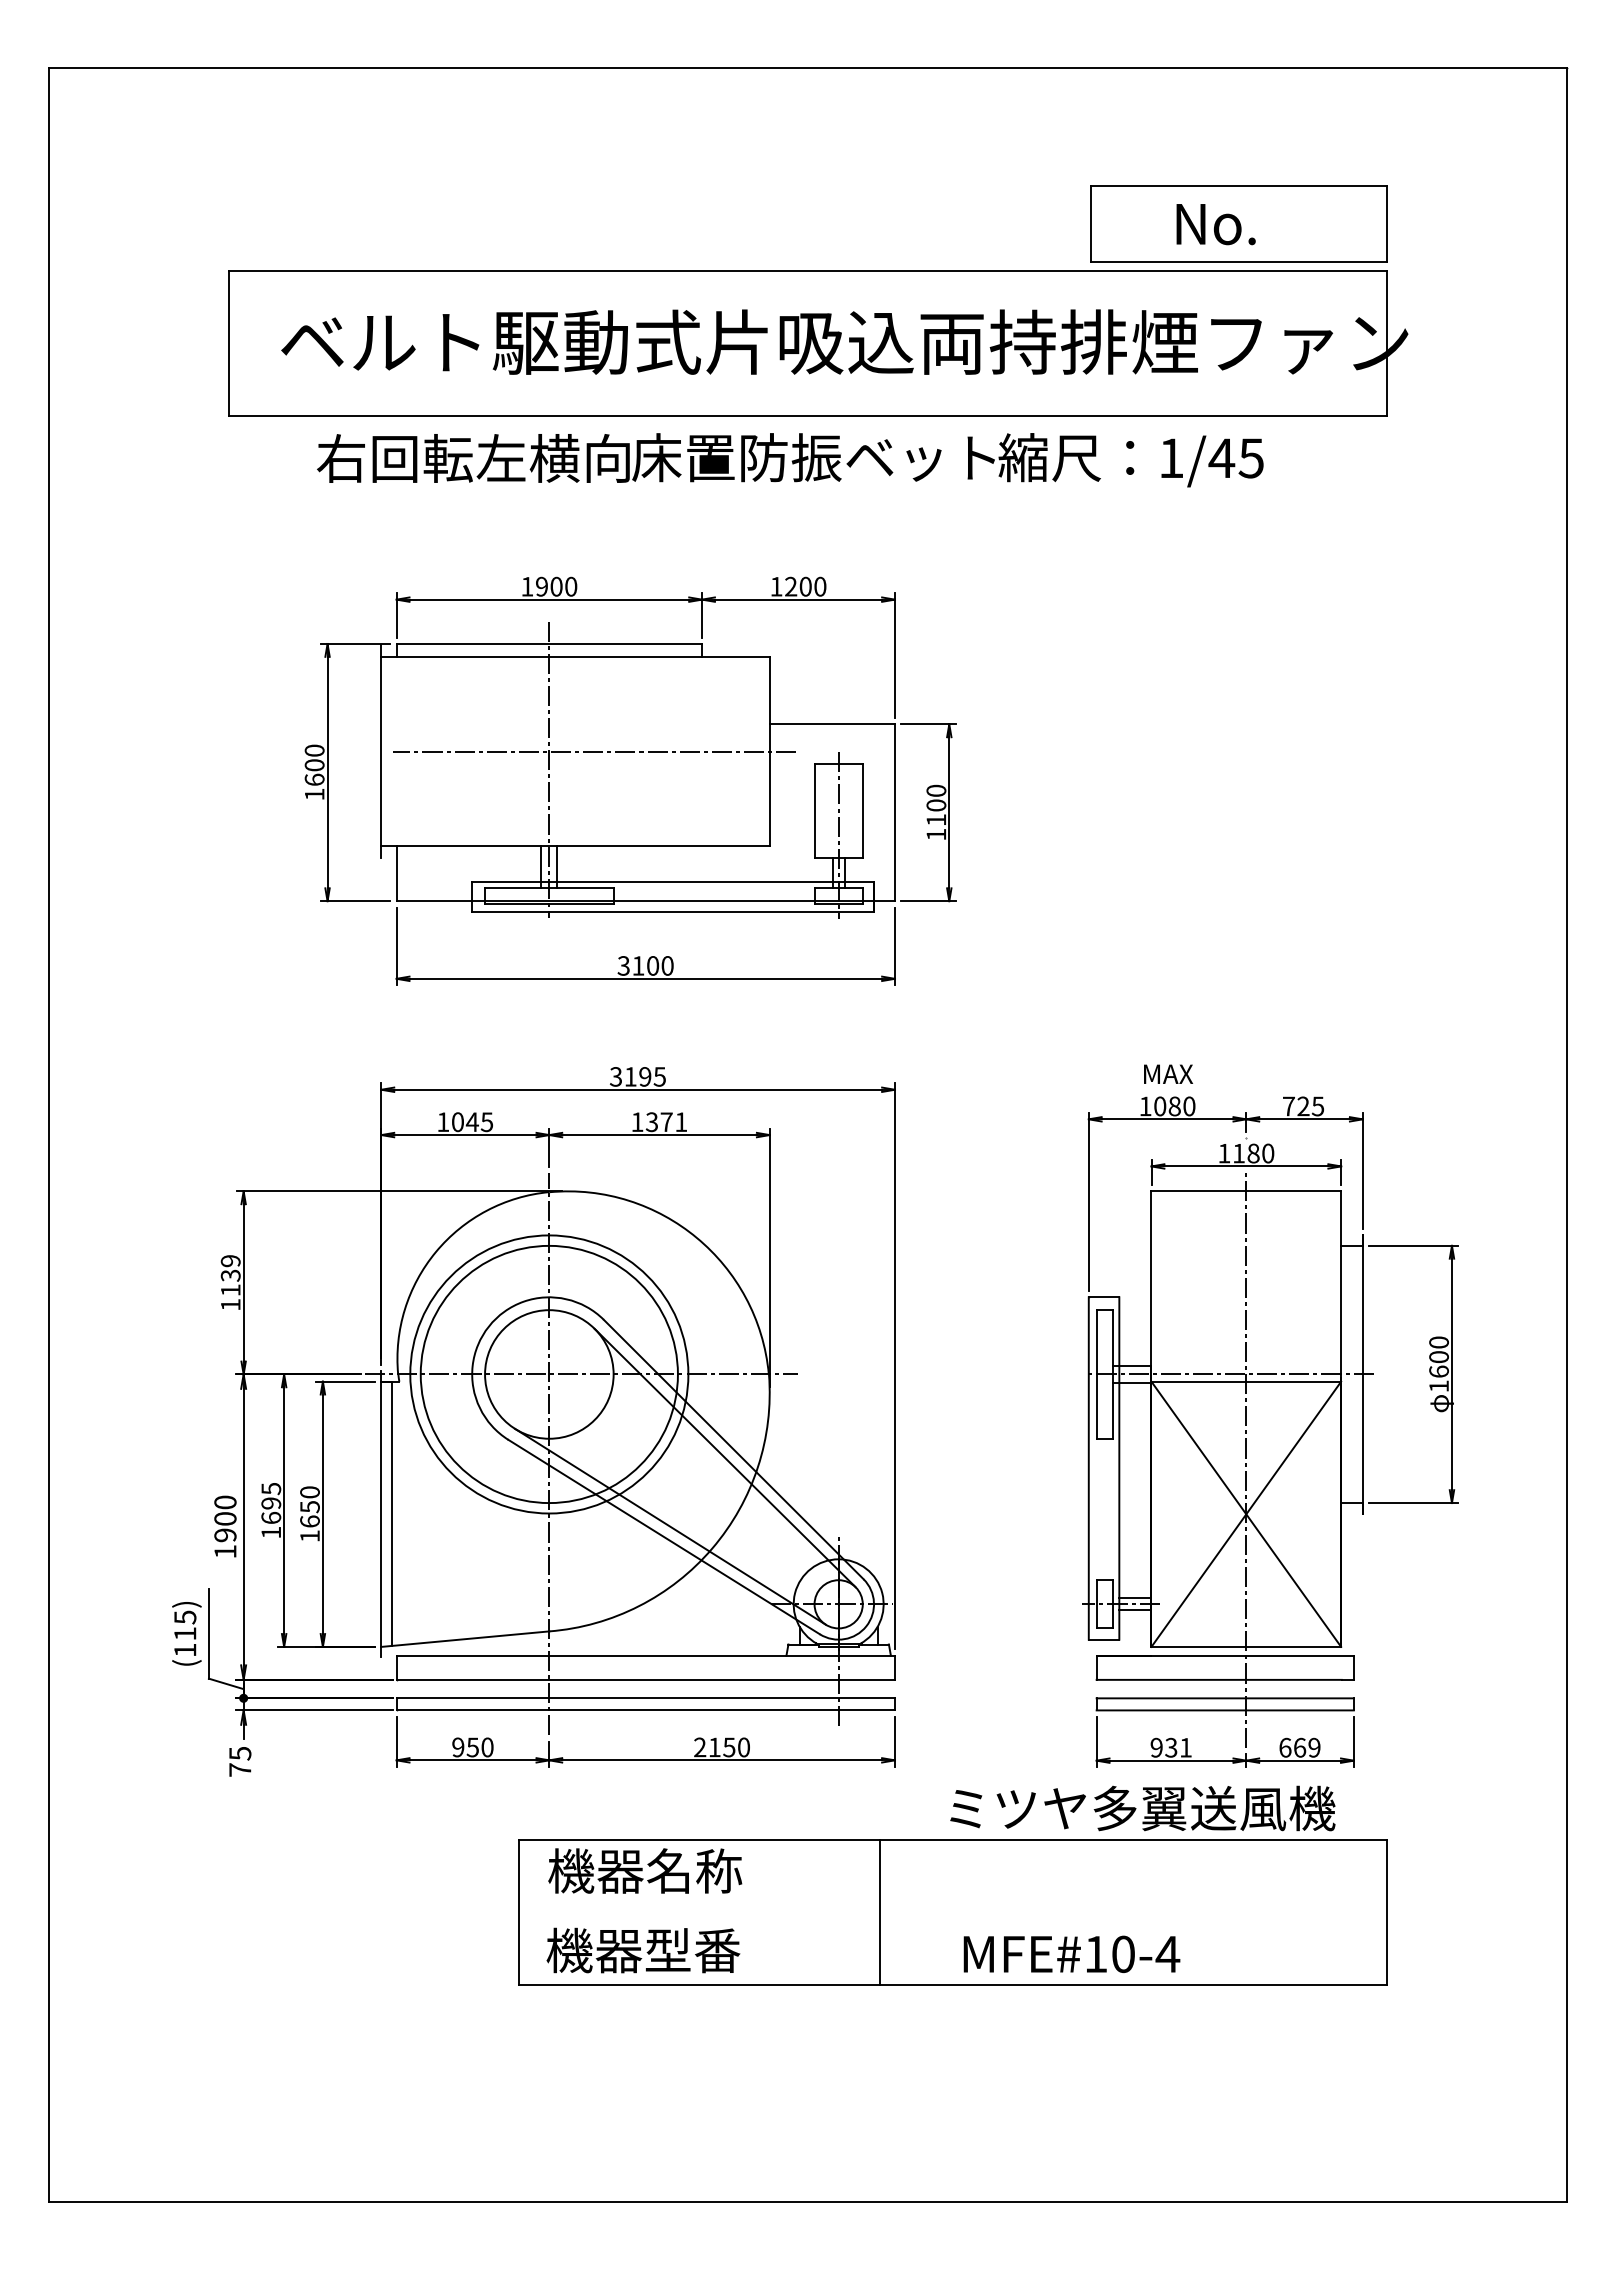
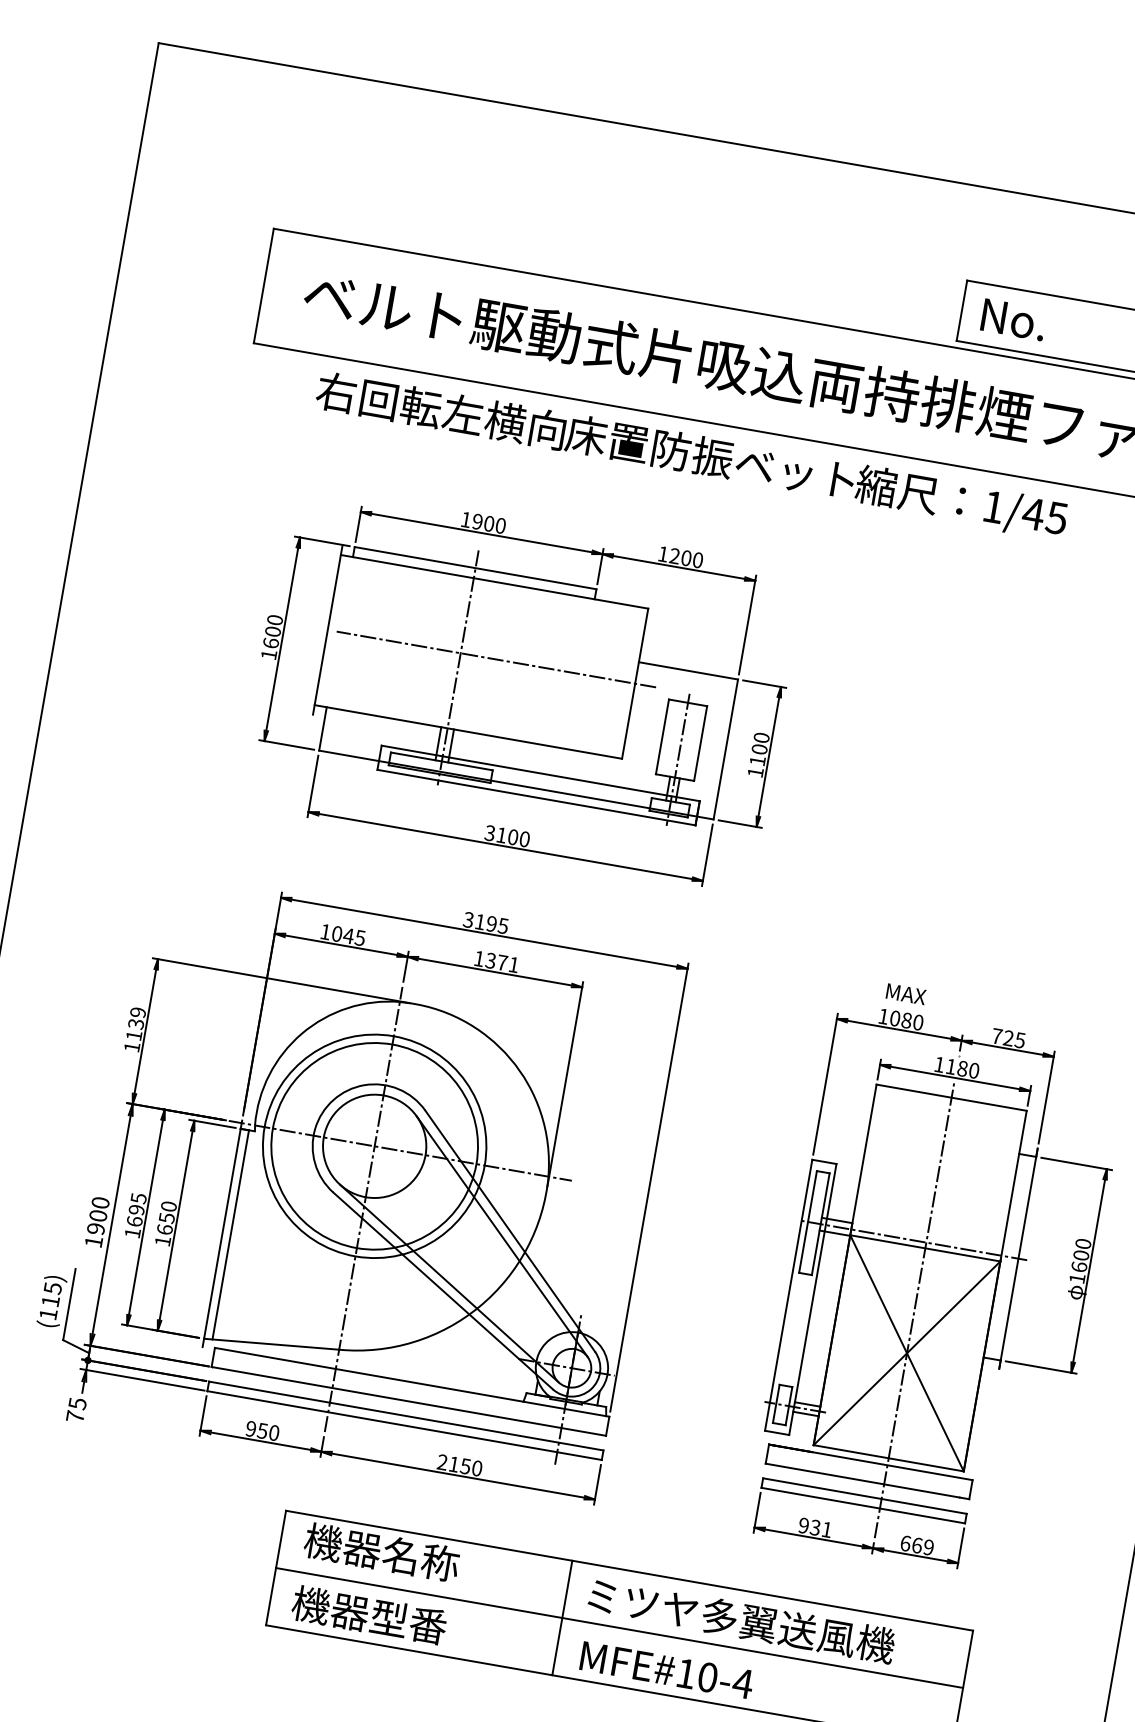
text: (1215, 224) -> (1013, 319), moved
text: (1142, 1808) -> (741, 1620), moved
line: (952, 1912) -> (619, 1627), added
text: (1071, 1953) -> (666, 1669), moved

